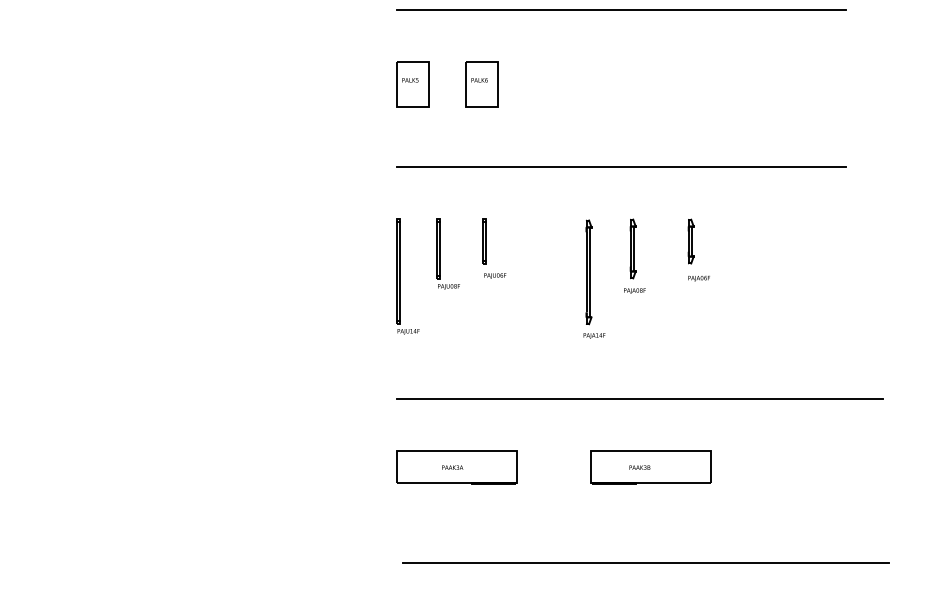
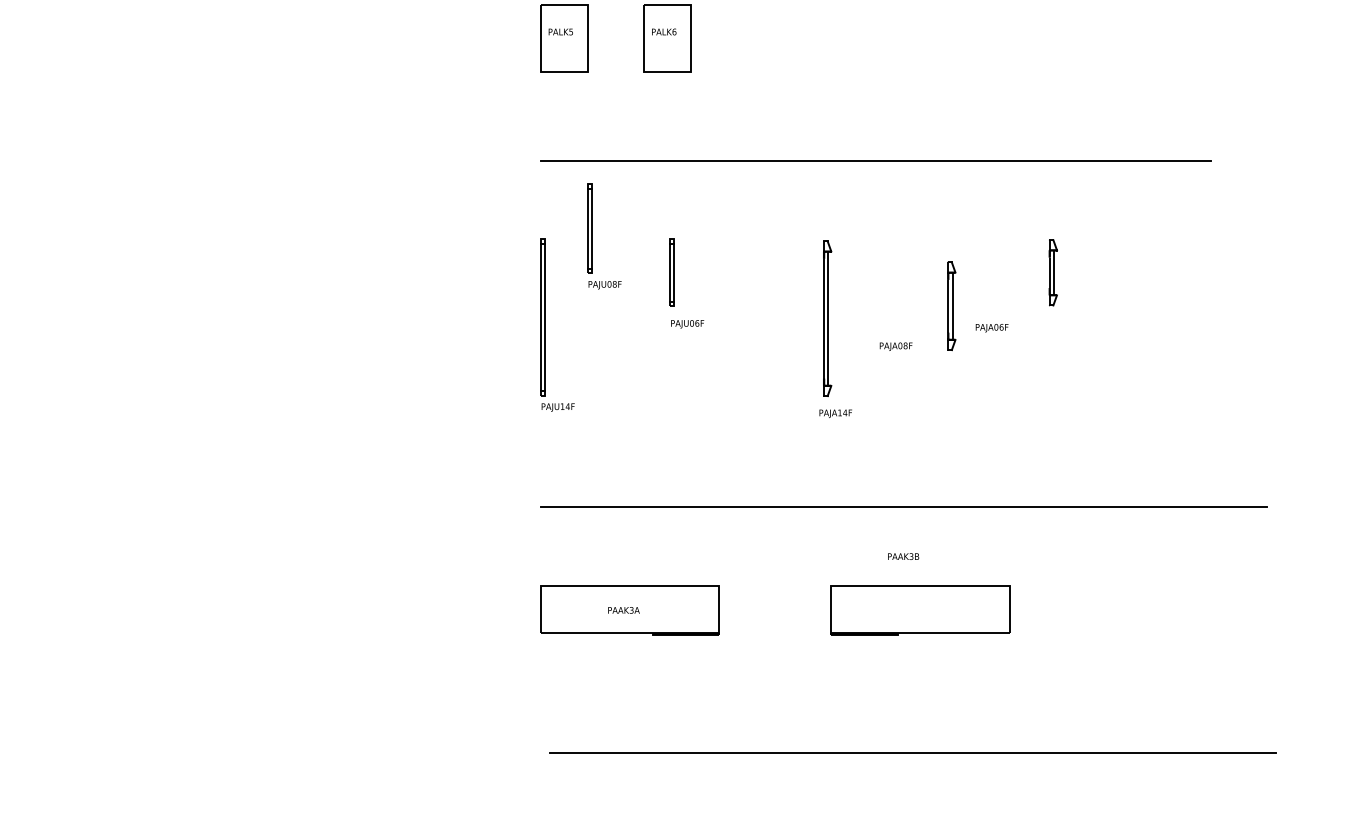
part: (690, 241) -> (1052, 272), moved
part: (632, 248) -> (950, 305), moved
part: (440, 253) -> (592, 235), moved
text: (639, 467) -> (902, 556), moved

